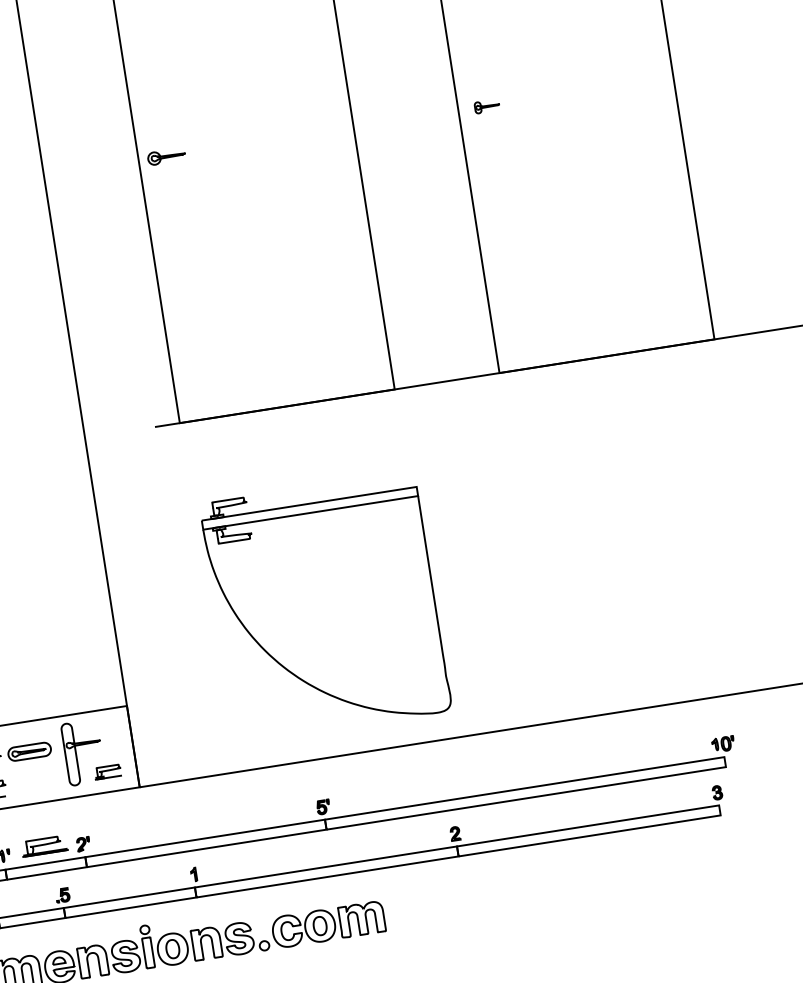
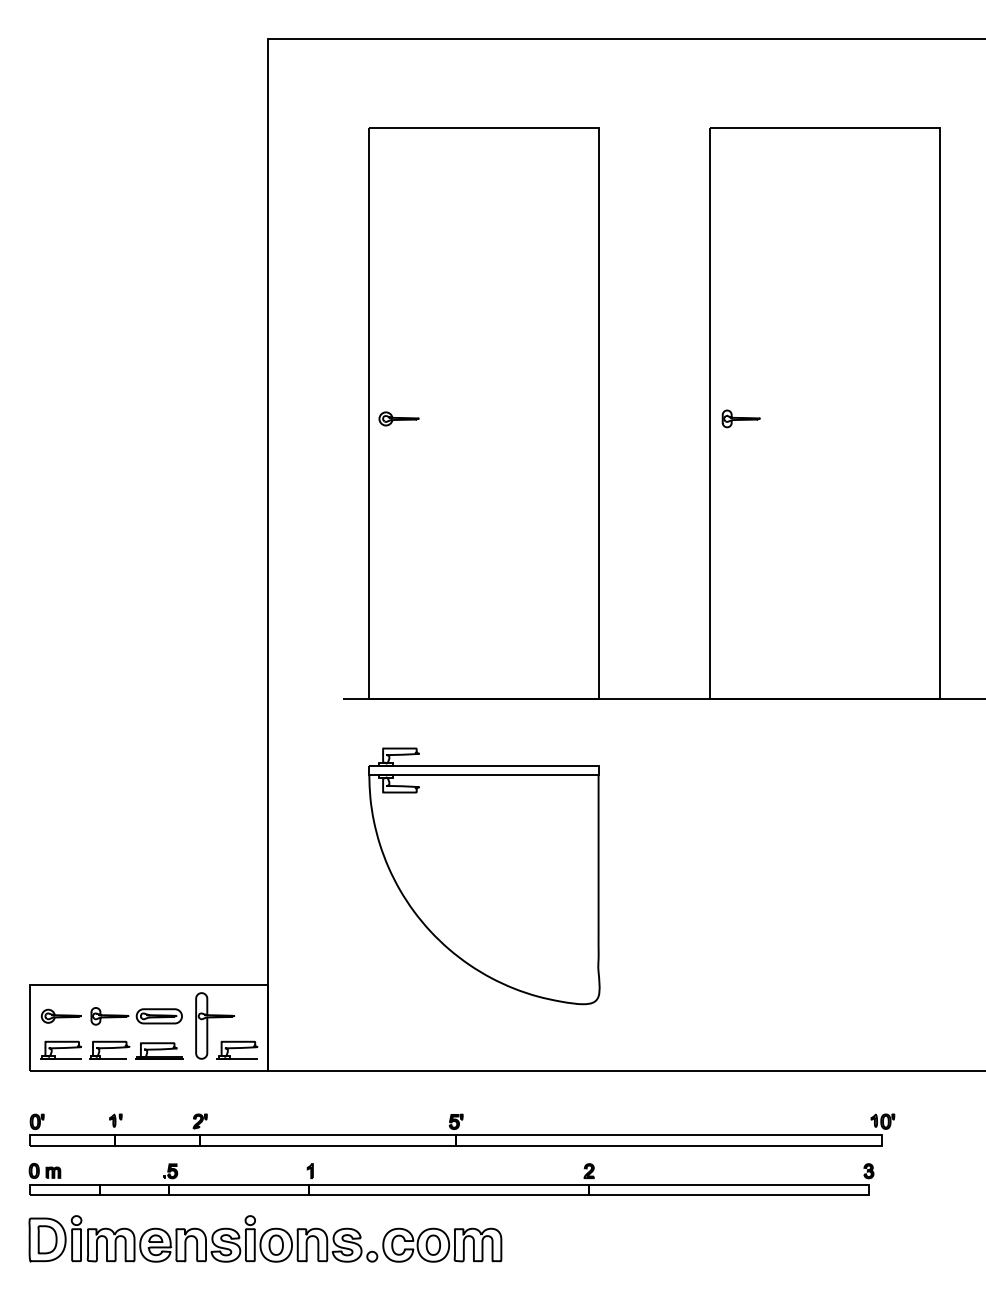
part: (486, 106) -> (740, 418), size x1.43
part: (326, 607) -> (484, 876), moved
part: (107, 771) -> (237, 1049), size x1.43
part: (44, 845) -> (159, 1050), moved

